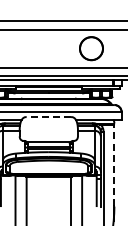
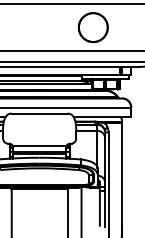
line: (48, 117) -> (39, 114), dashed -> solid
line: (114, 165) -> (122, 174), dashed -> solid

